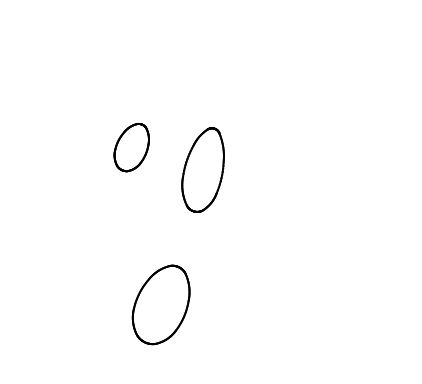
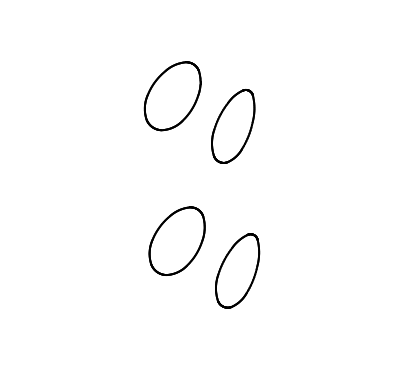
part: (131, 147) -> (172, 96), size x1.67
part: (232, 326) -> (237, 270), added

